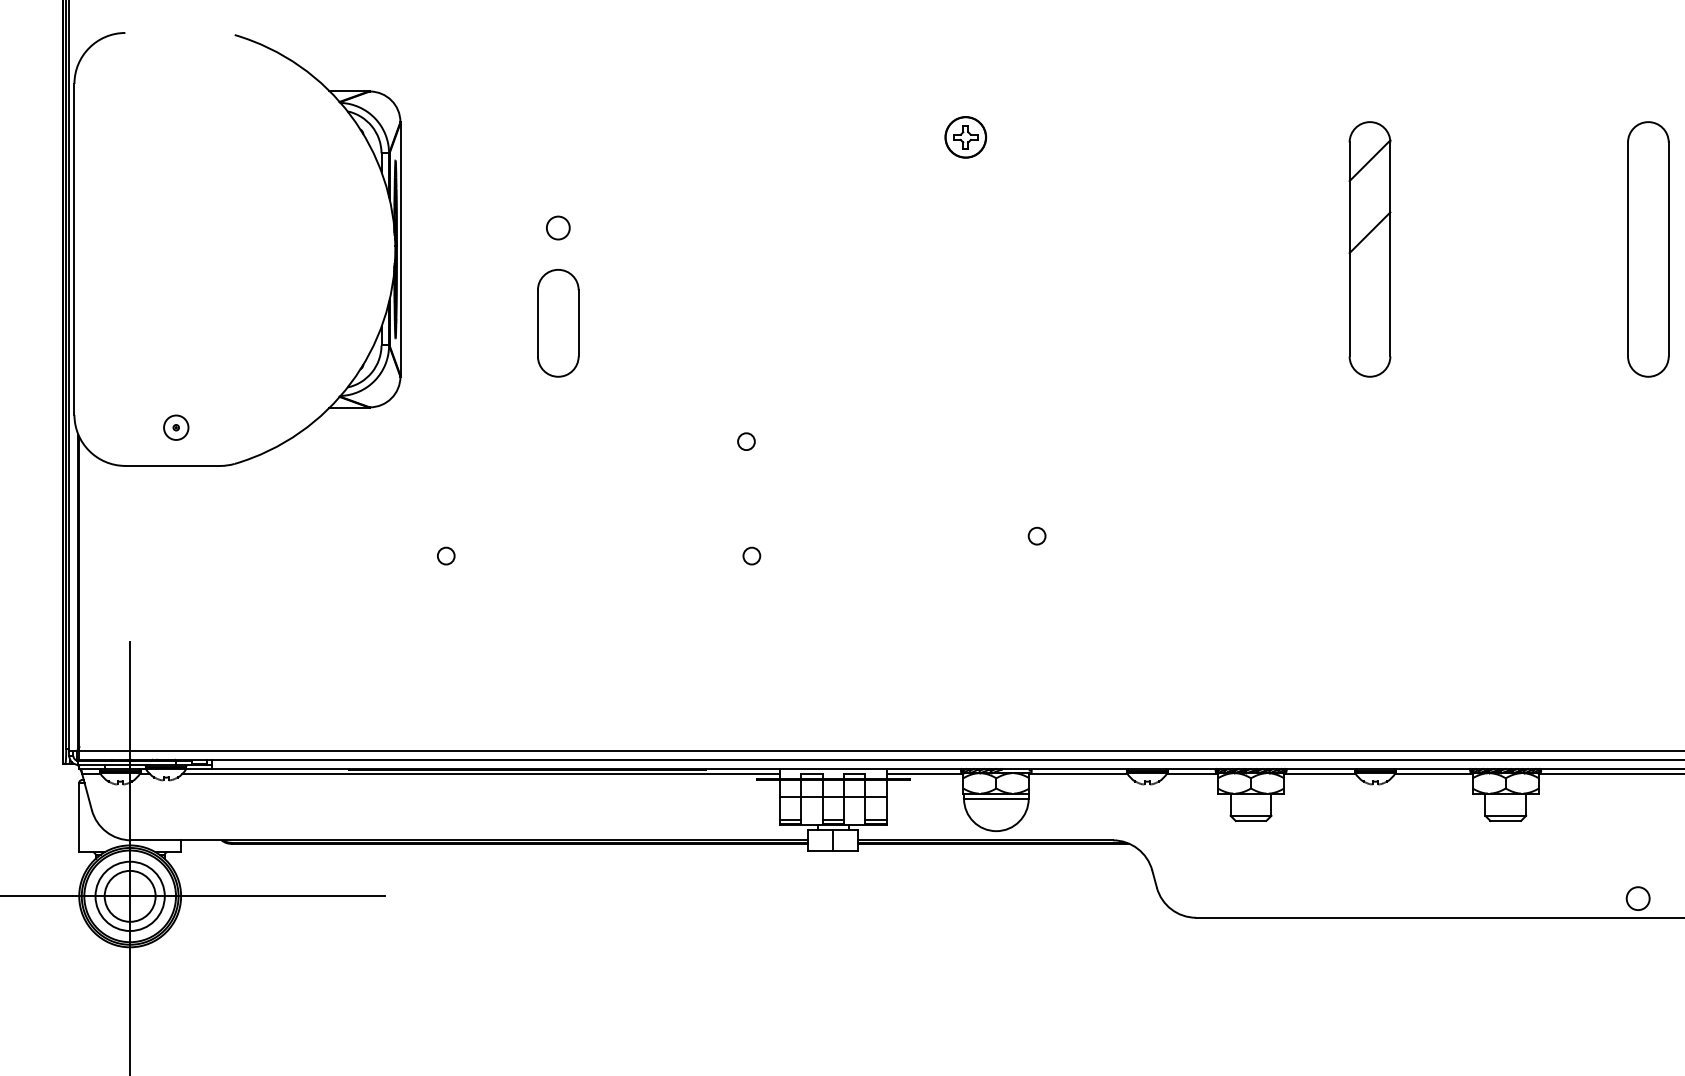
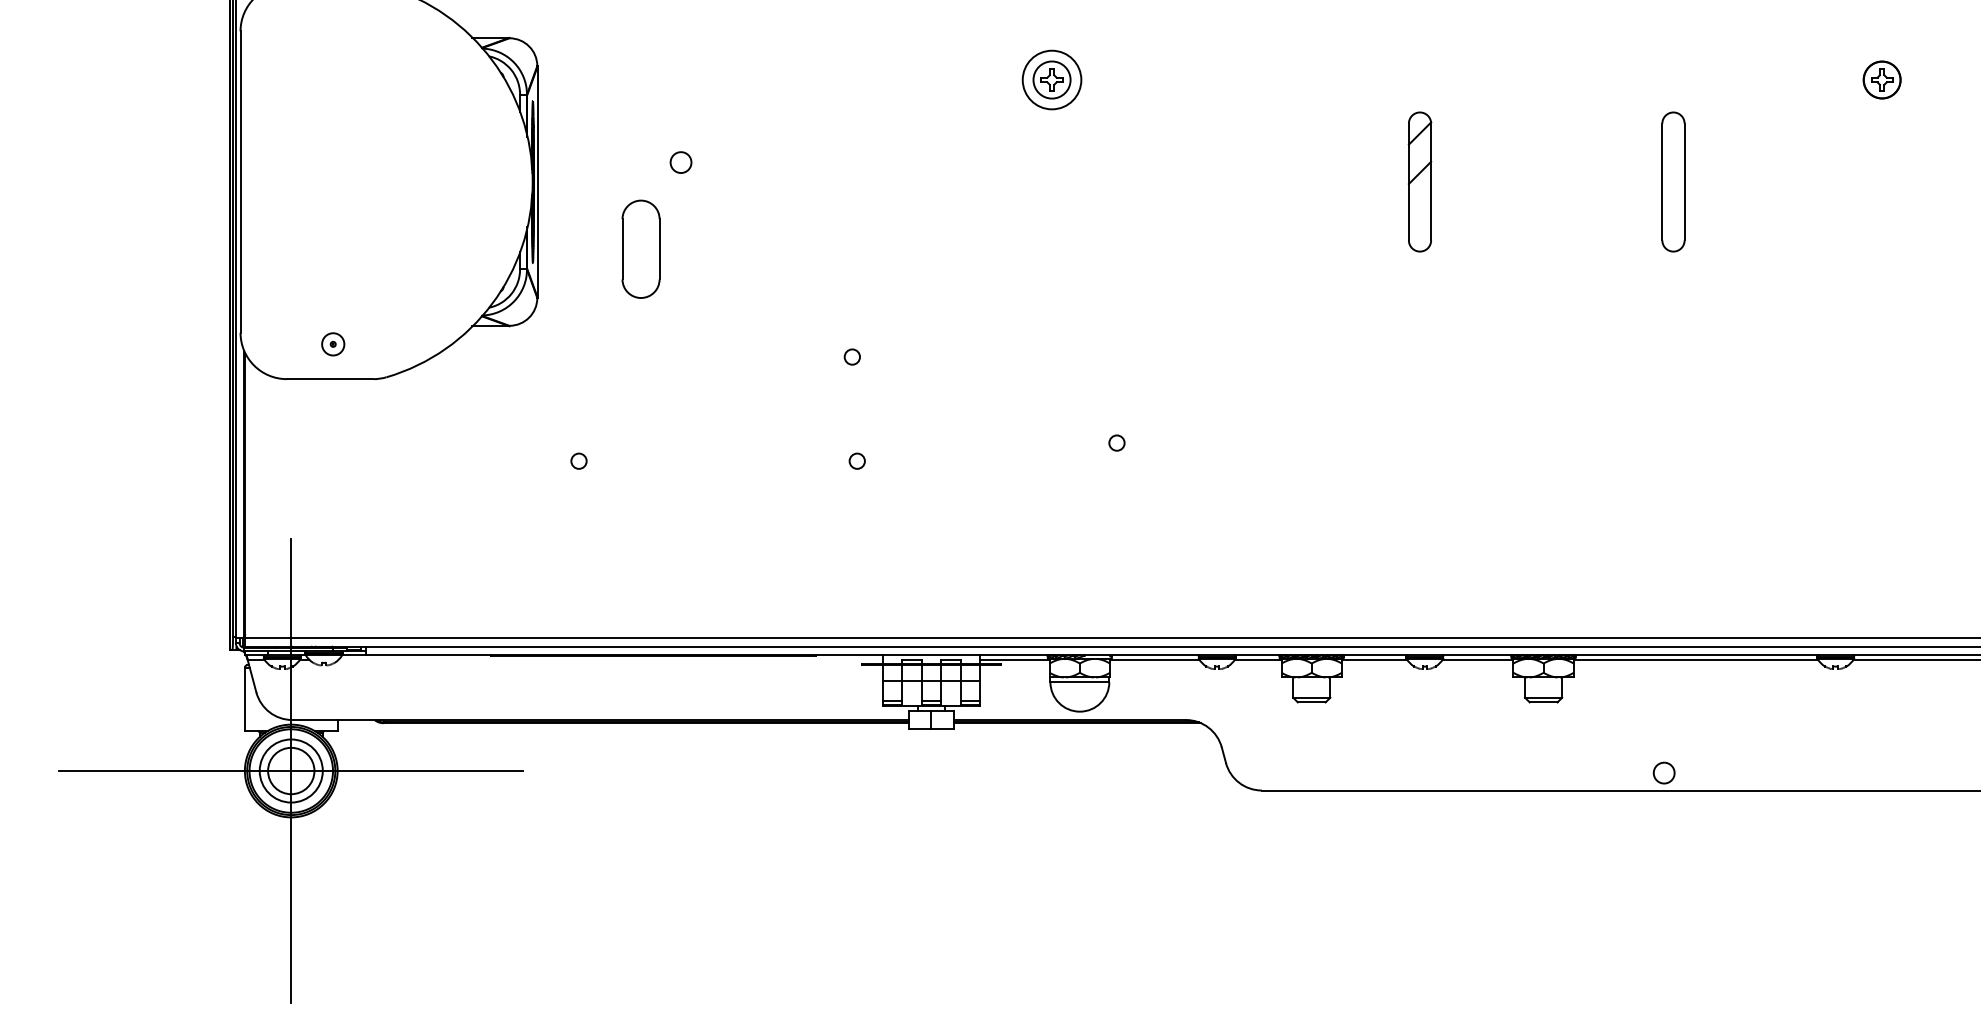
circle: (965, 136) -> (1051, 79), size x1.6
part: (1369, 248) -> (1419, 181), size x0.6
part: (1648, 248) -> (1673, 181), size x0.6
part: (557, 322) -> (640, 248), moved
line: (480, 773) -> (610, 659), removed

